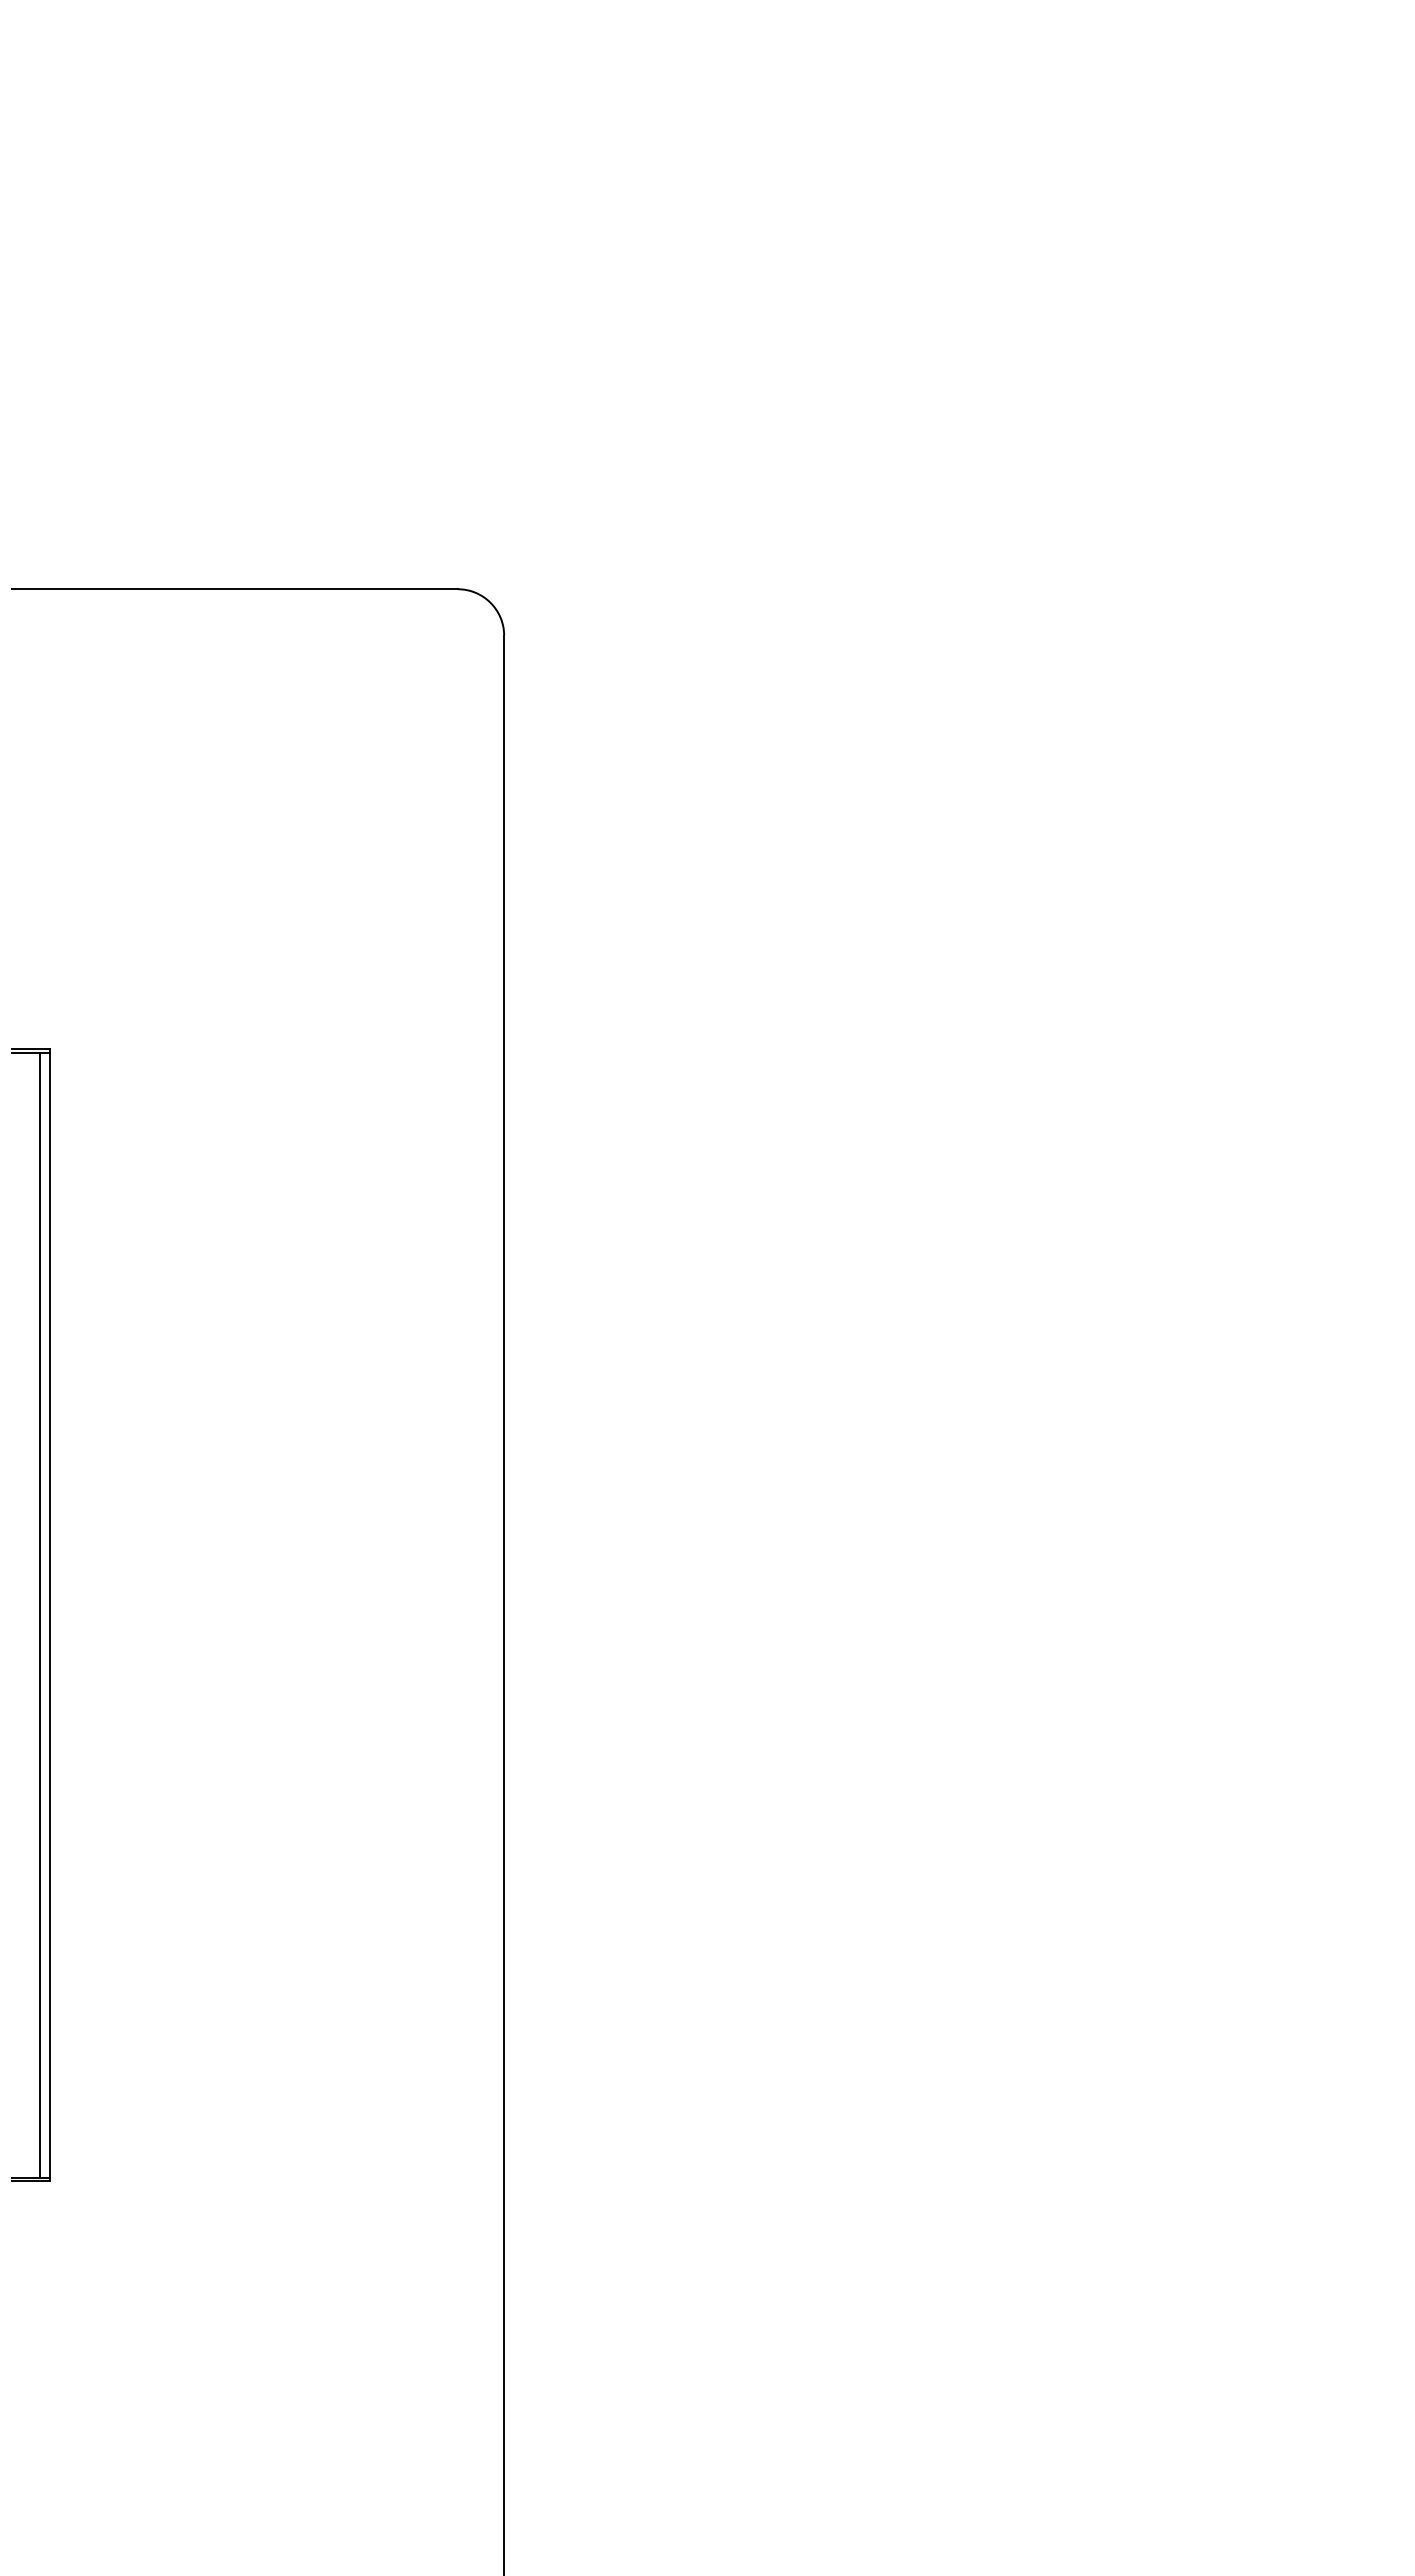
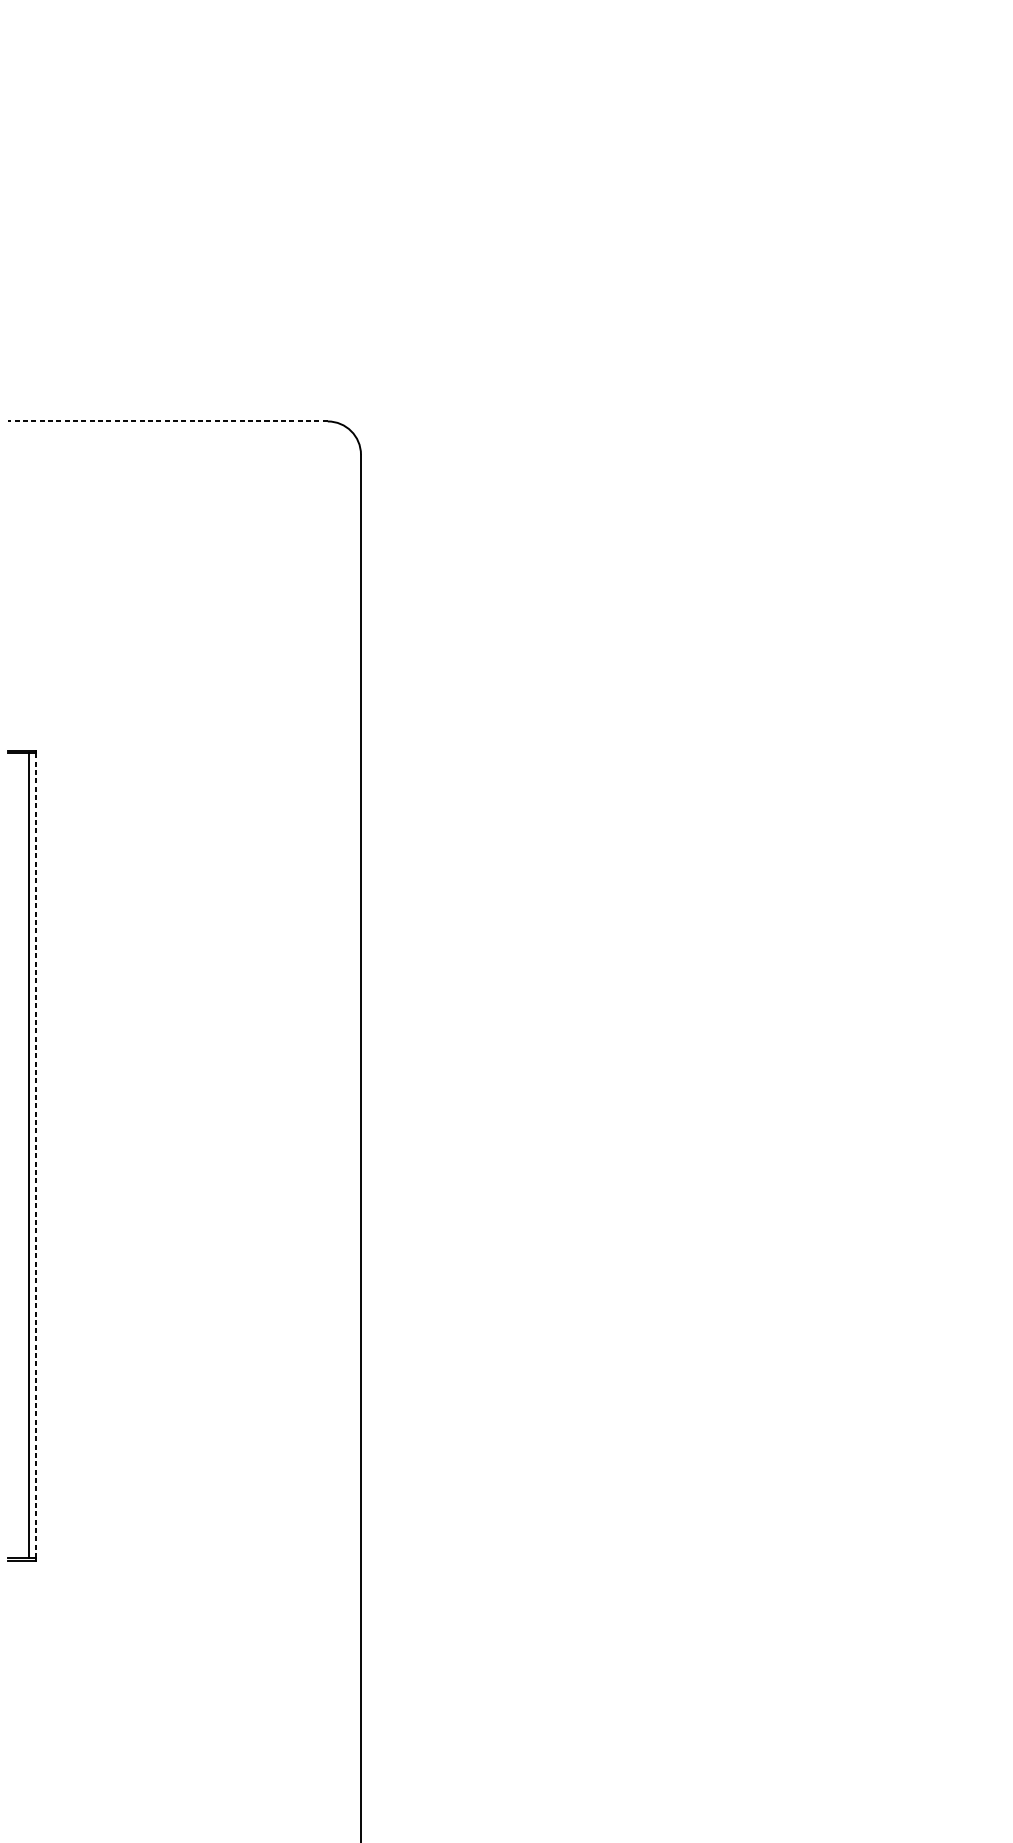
line: (234, 589) -> (168, 421), solid -> dashed
line: (49, 1614) -> (35, 1155), solid -> dashed

